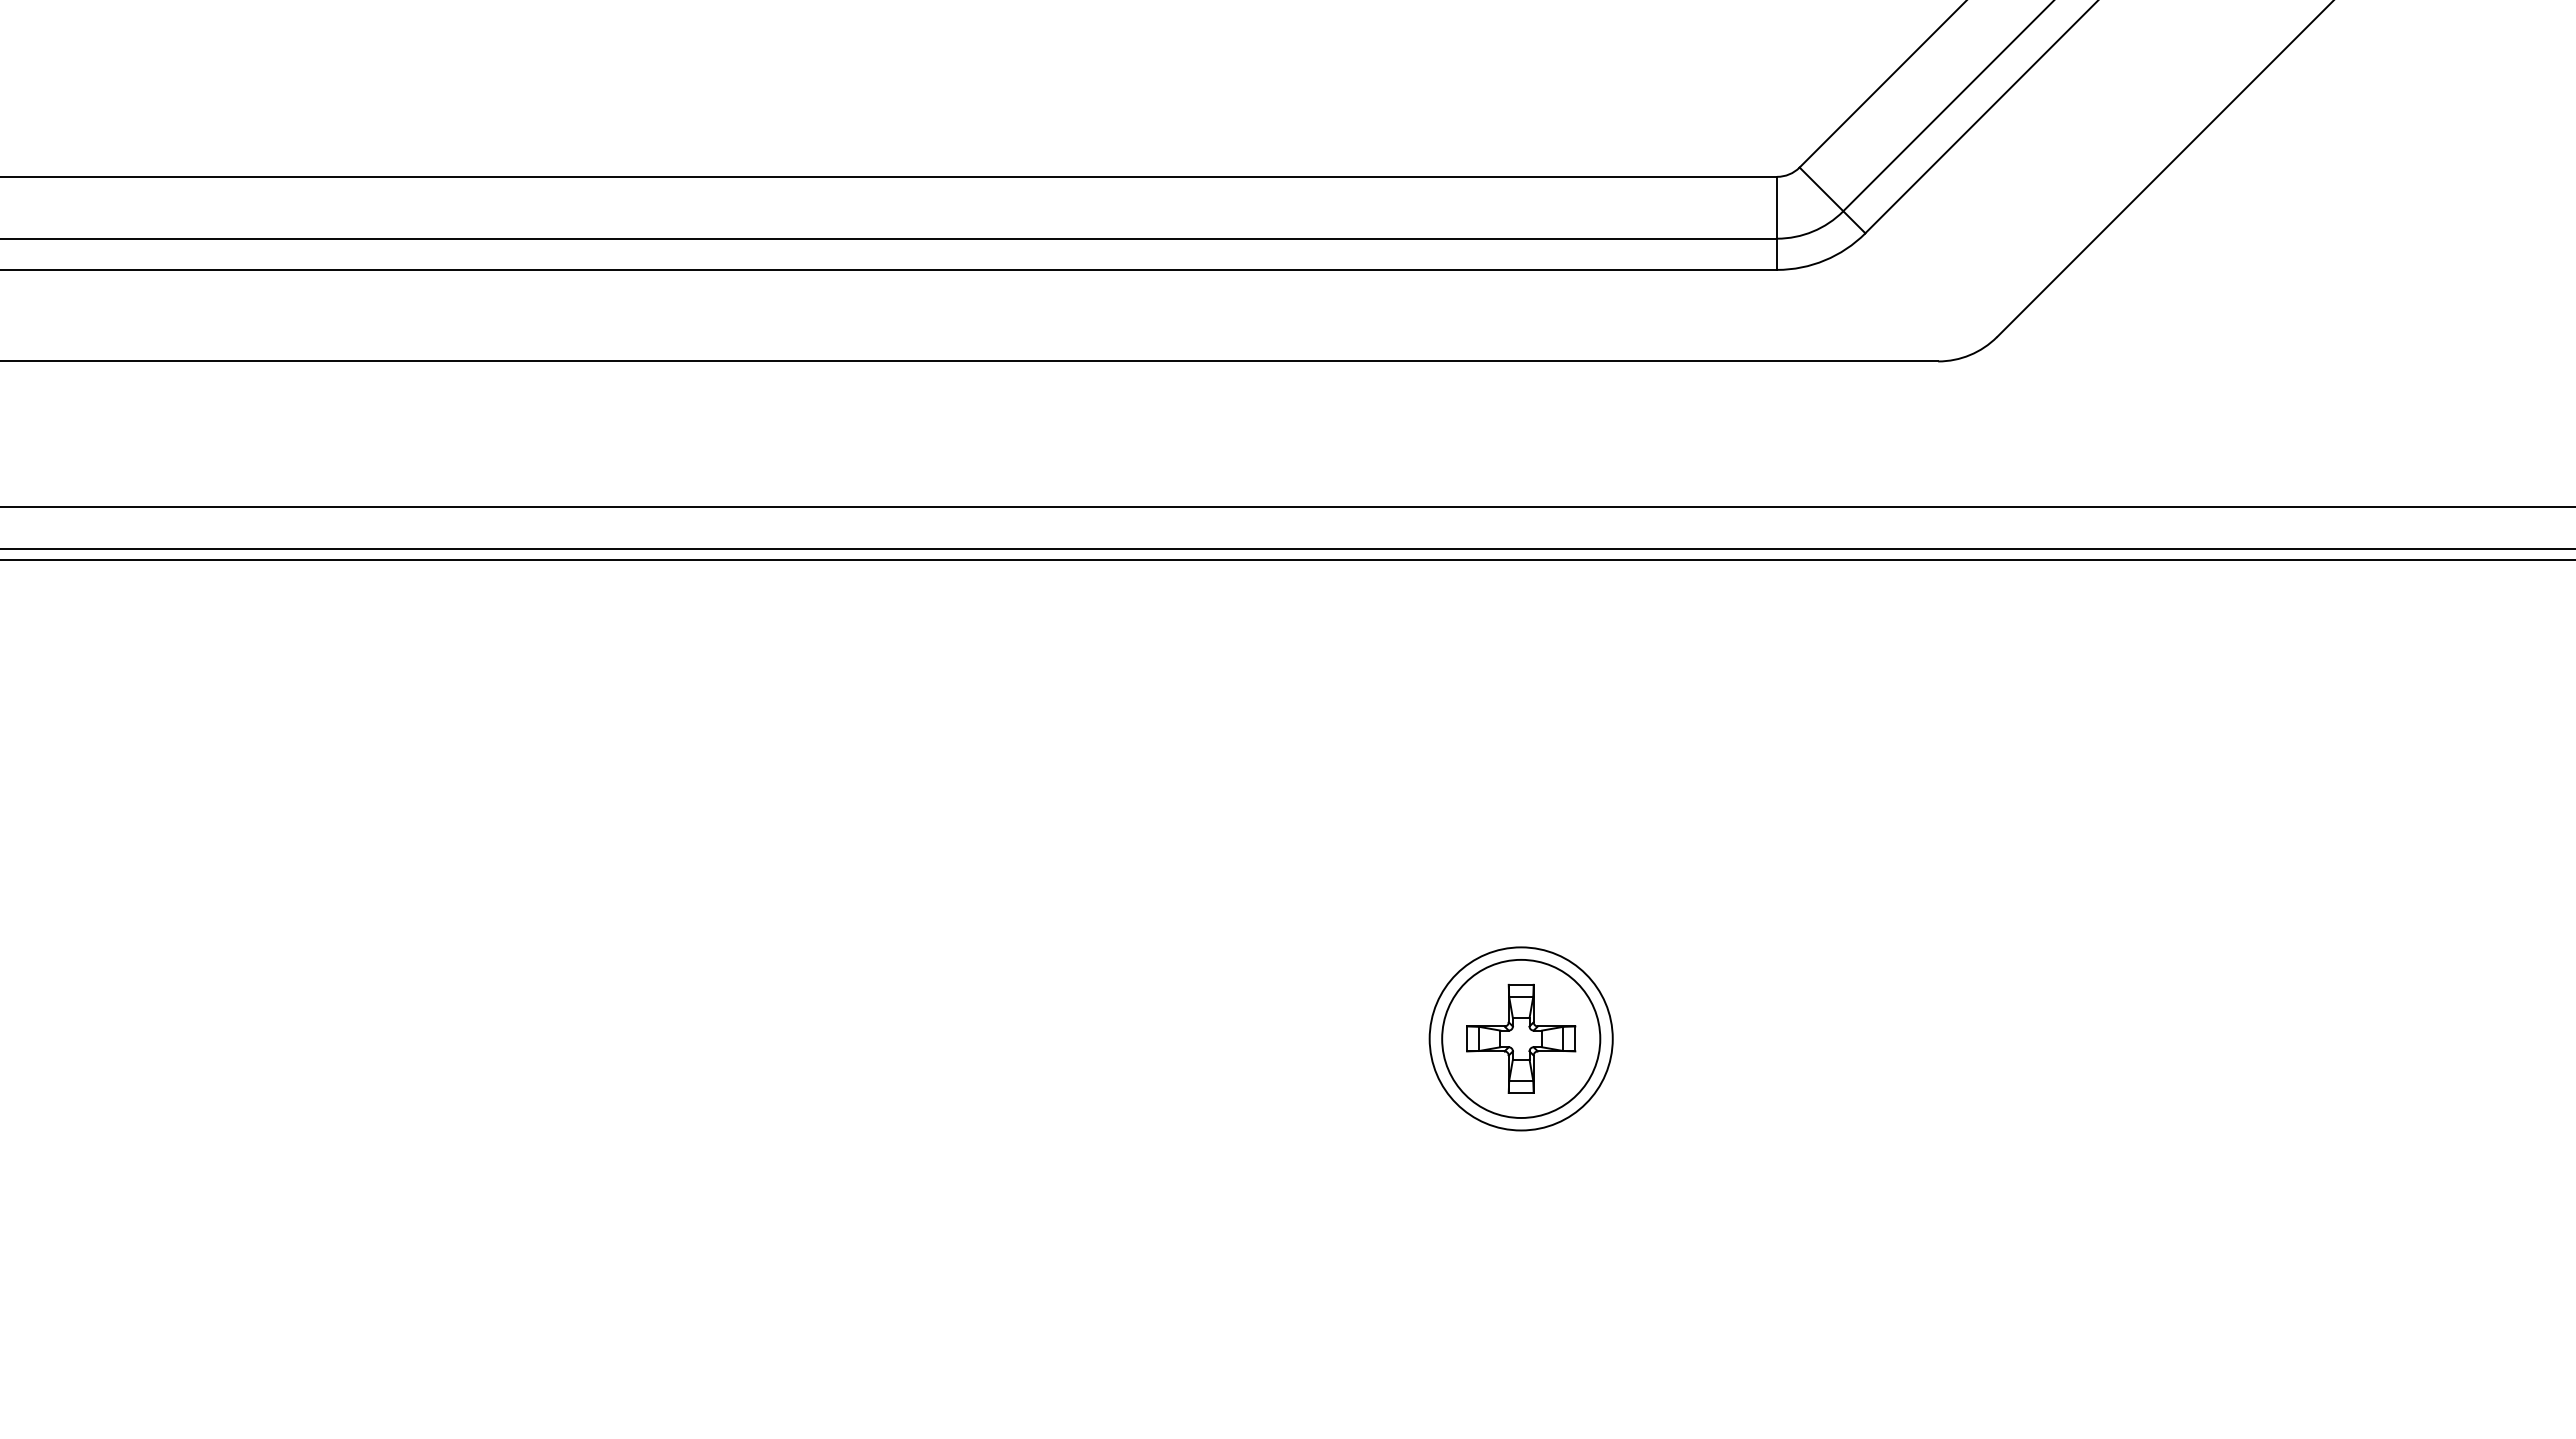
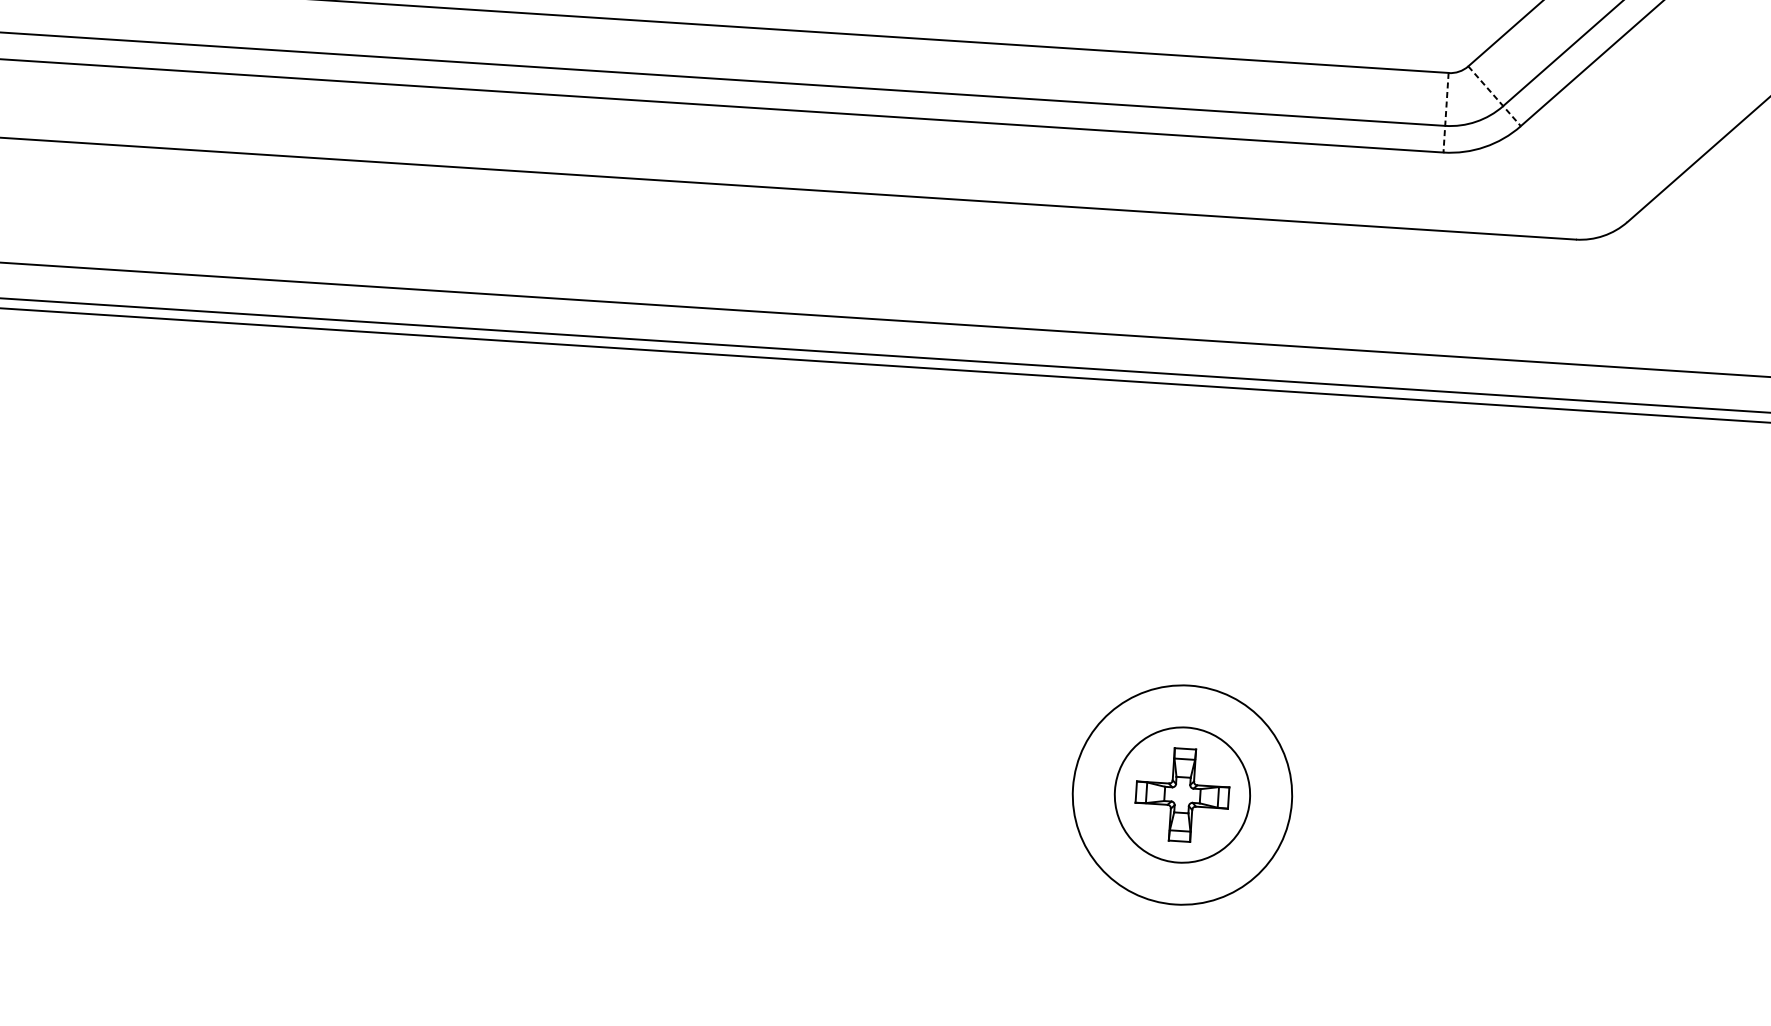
line: (1832, 200) -> (1494, 96), solid -> dashed
line: (1777, 223) -> (1446, 112), solid -> dashed
circle: (1520, 1038) -> (1181, 794), size x1.4

